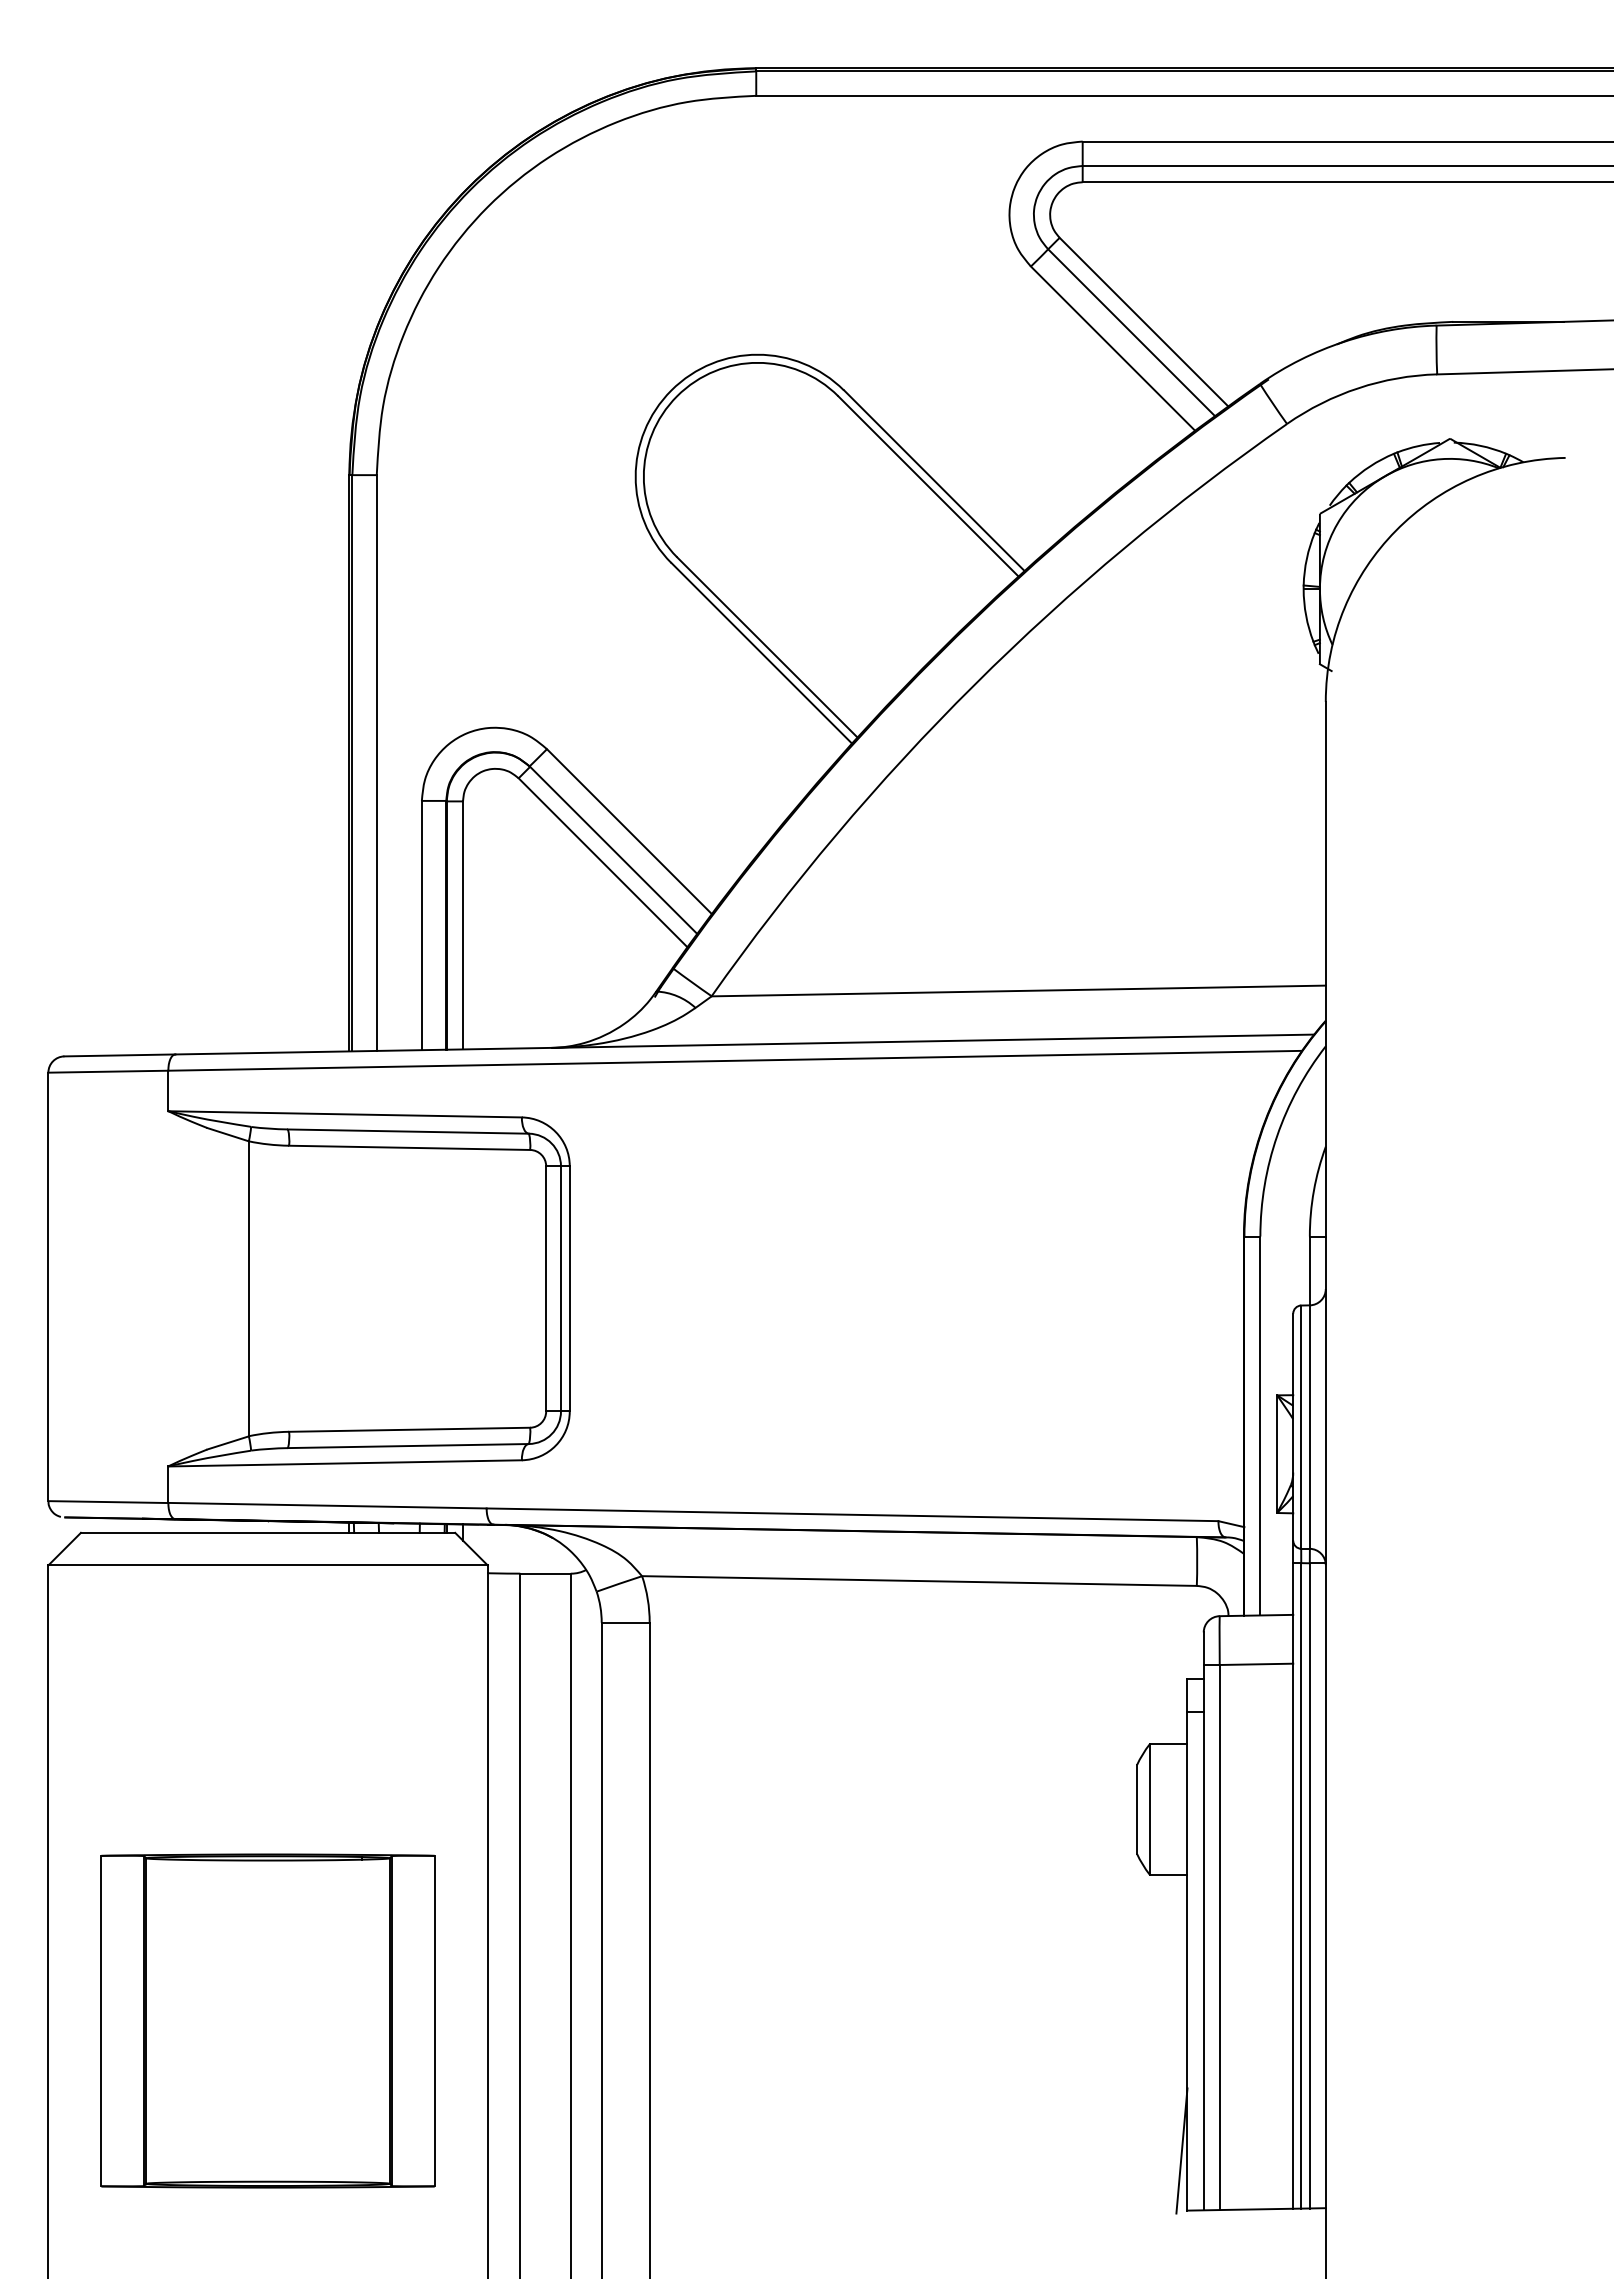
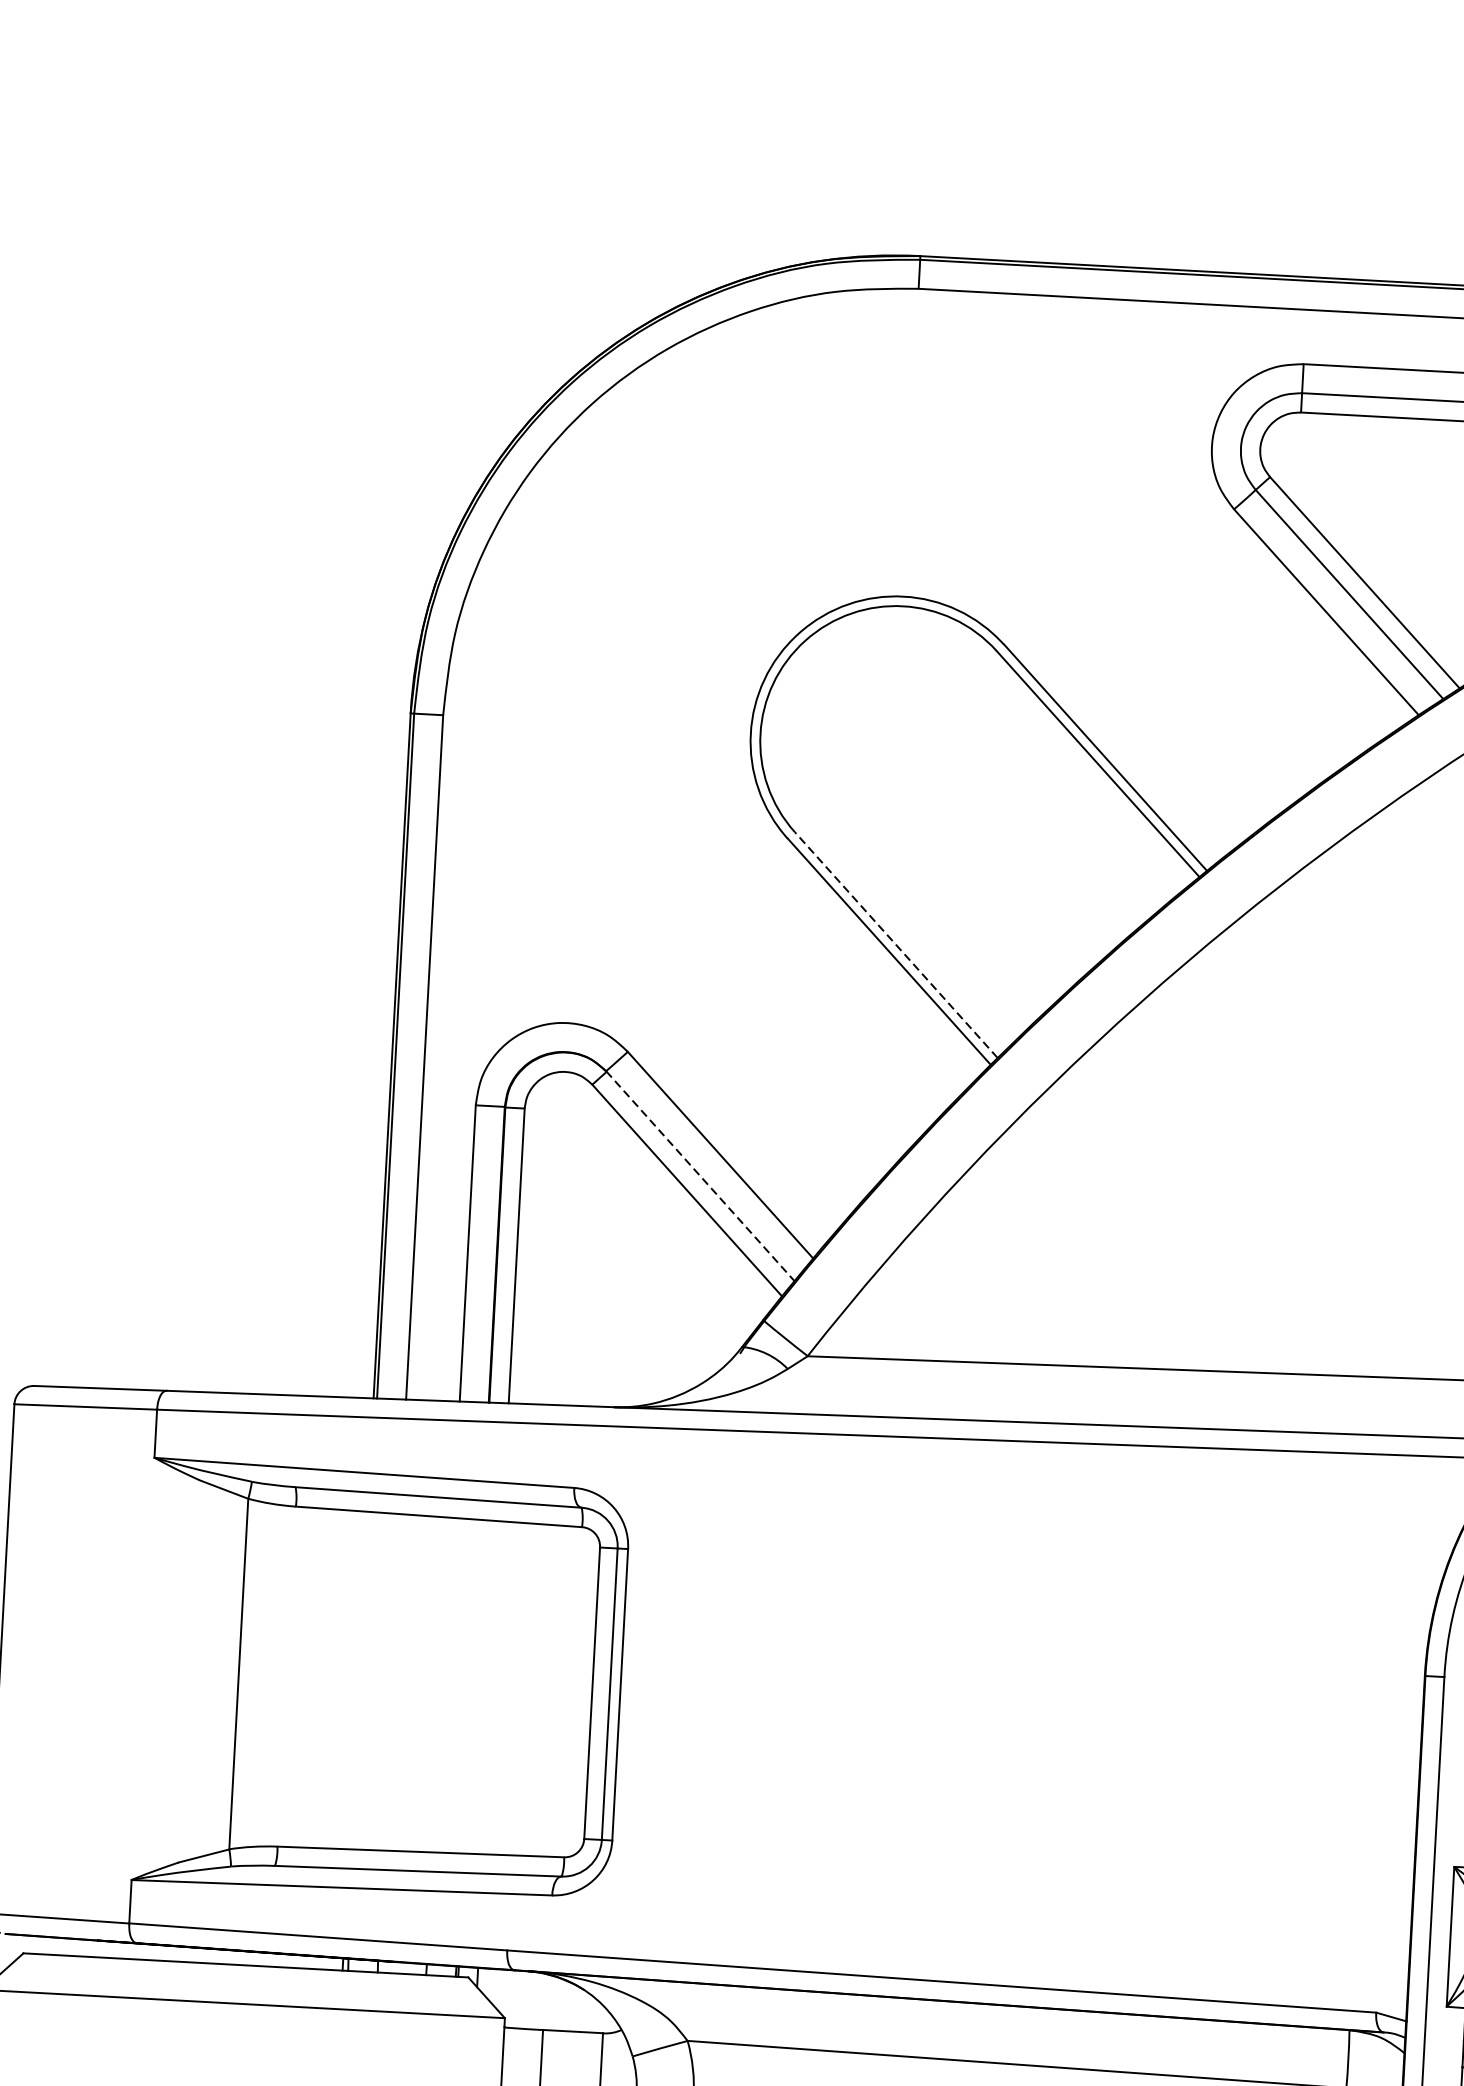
line: (766, 647) -> (895, 945), solid -> dashed
line: (613, 850) -> (700, 1176), solid -> dashed

